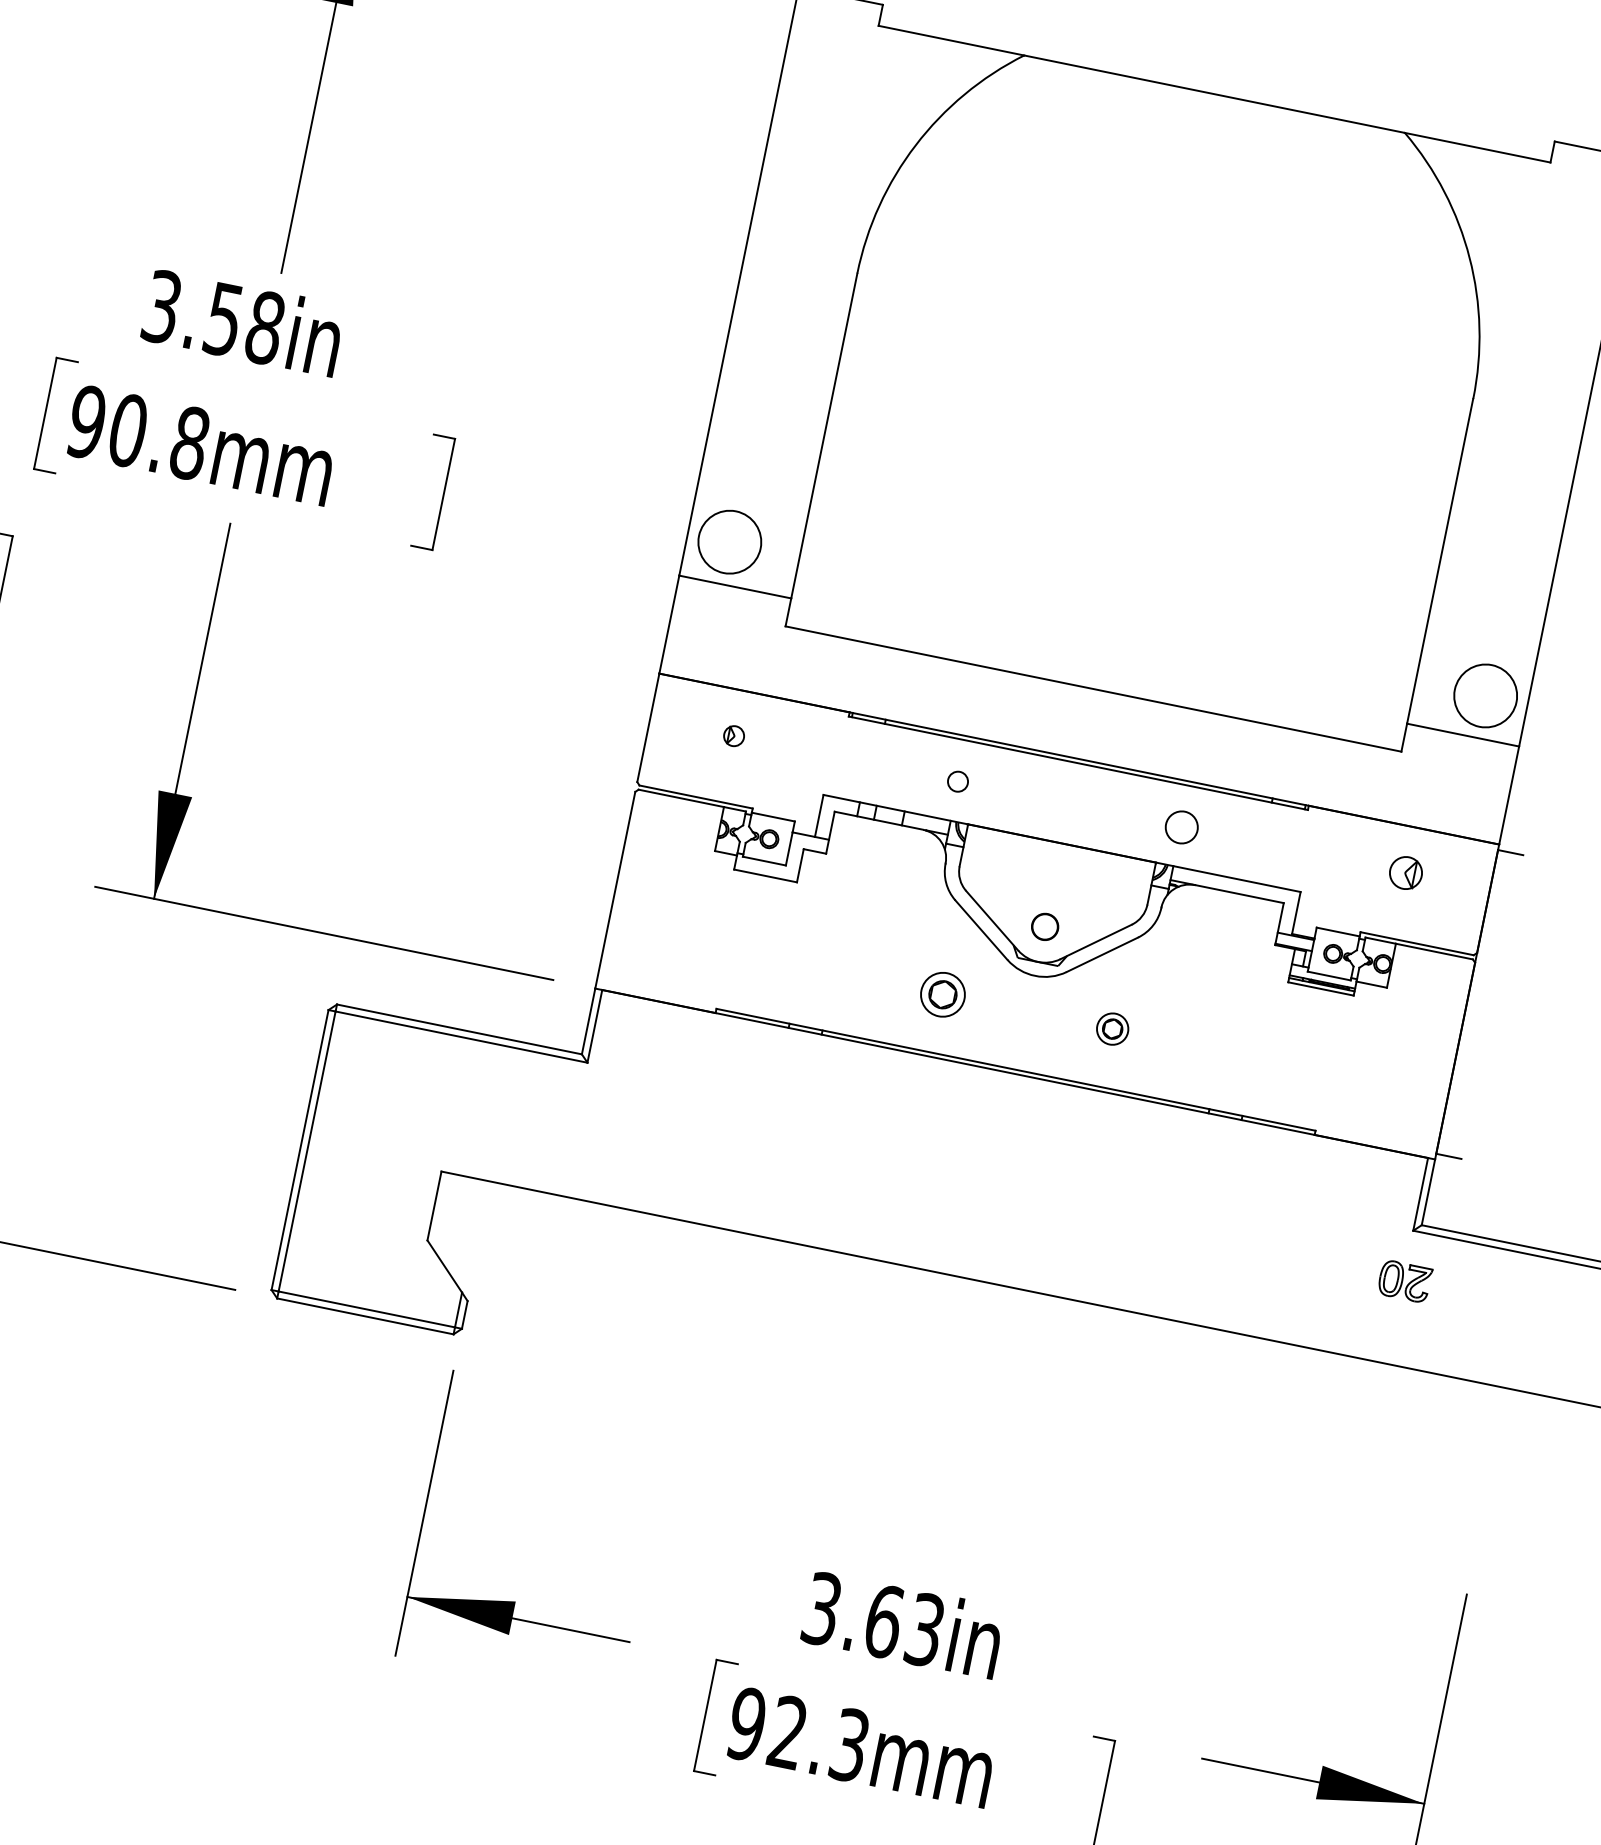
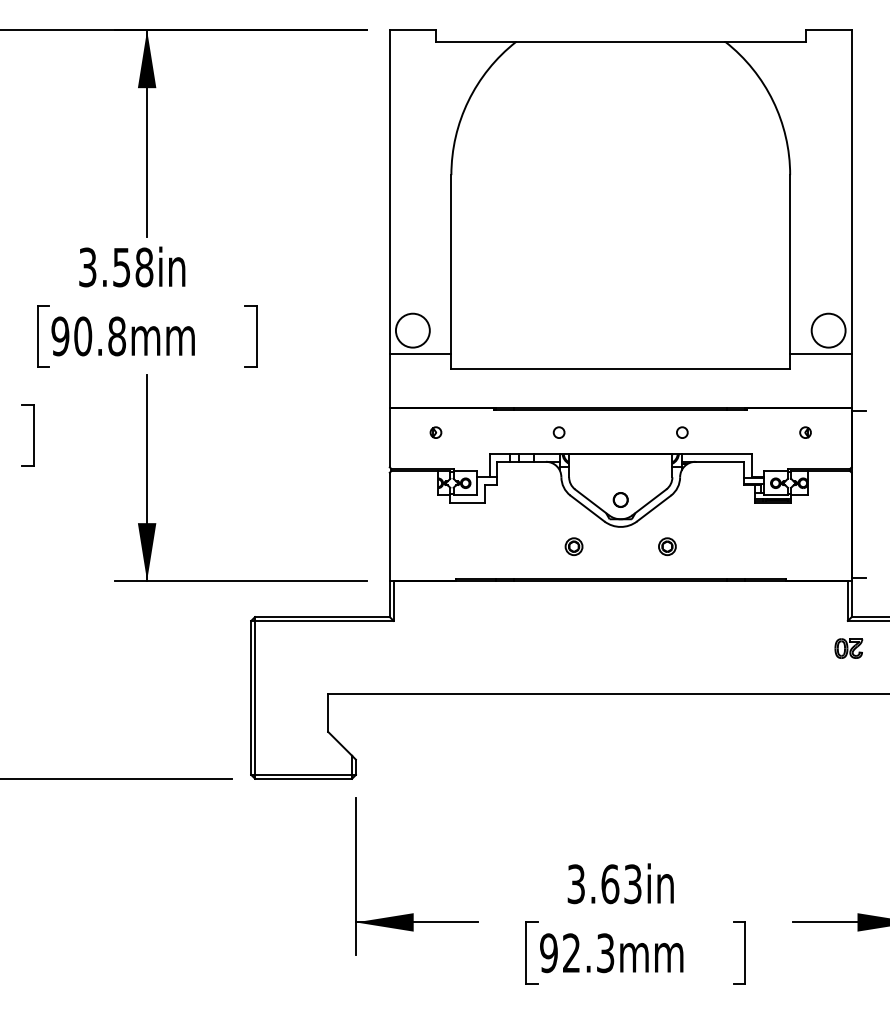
circle: (1182, 827) -> (682, 432), size x0.62
part: (1405, 872) -> (805, 432), size x0.62
part: (941, 993) -> (573, 546), size x0.71

